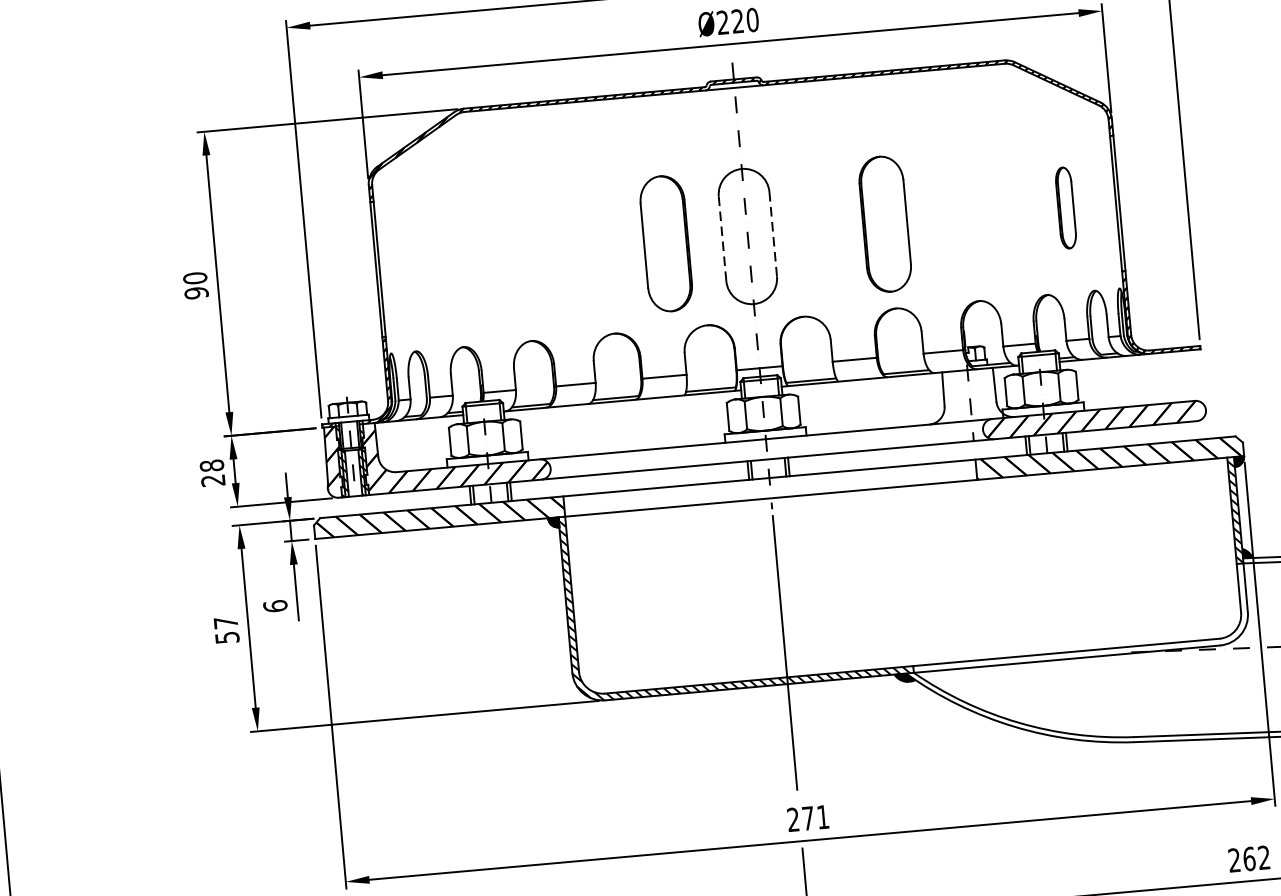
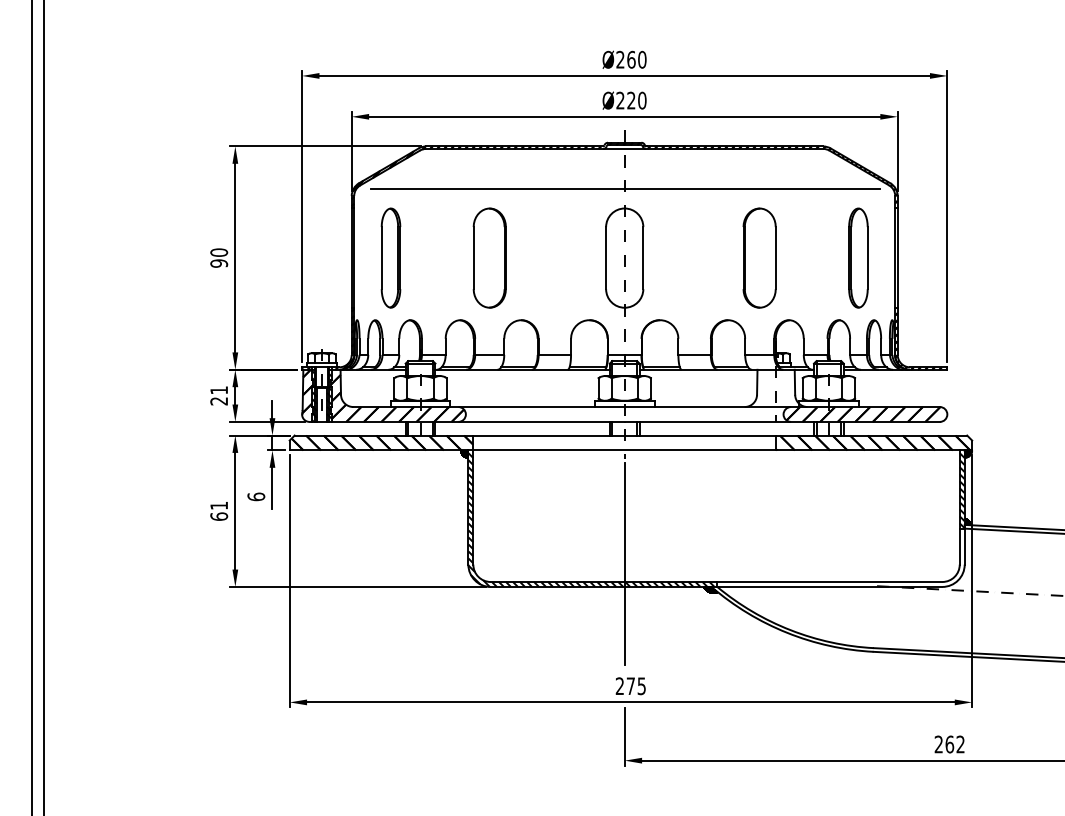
line: (739, 141) -> (624, 188), added
part: (1065, 207) -> (858, 257), size x1.67
part: (884, 223) -> (759, 257), moved
line: (773, 234) -> (643, 258), dashed -> solid
line: (723, 239) -> (606, 258), dashed -> solid
part: (665, 242) -> (489, 257), moved
part: (429, 264) -> (390, 257), added
text: (212, 465) -> (219, 390), 28 -> 21
text: (226, 629) -> (219, 510), 57 -> 61
text: (822, 817) -> (641, 686), 271 -> 275

